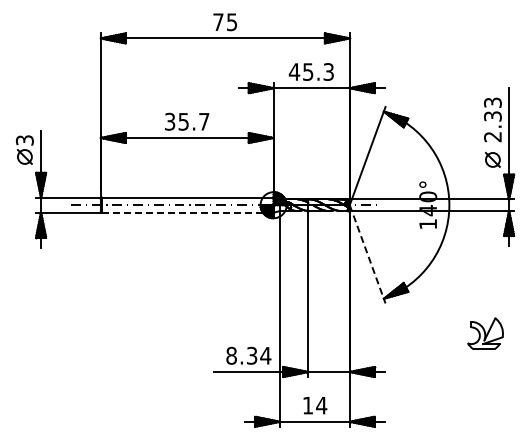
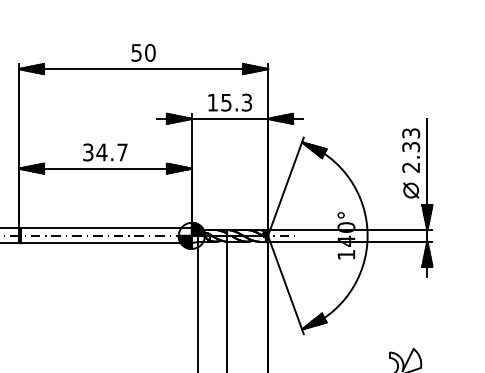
text: (225, 22) -> (143, 53), 75 -> 50
text: (294, 71) -> (212, 102), 45.3 -> 15.3
text: (183, 121) -> (101, 152), 35.7 -> 34.7
line: (187, 212) -> (105, 243), dashed -> solid
line: (367, 254) -> (285, 285), dashed -> solid

